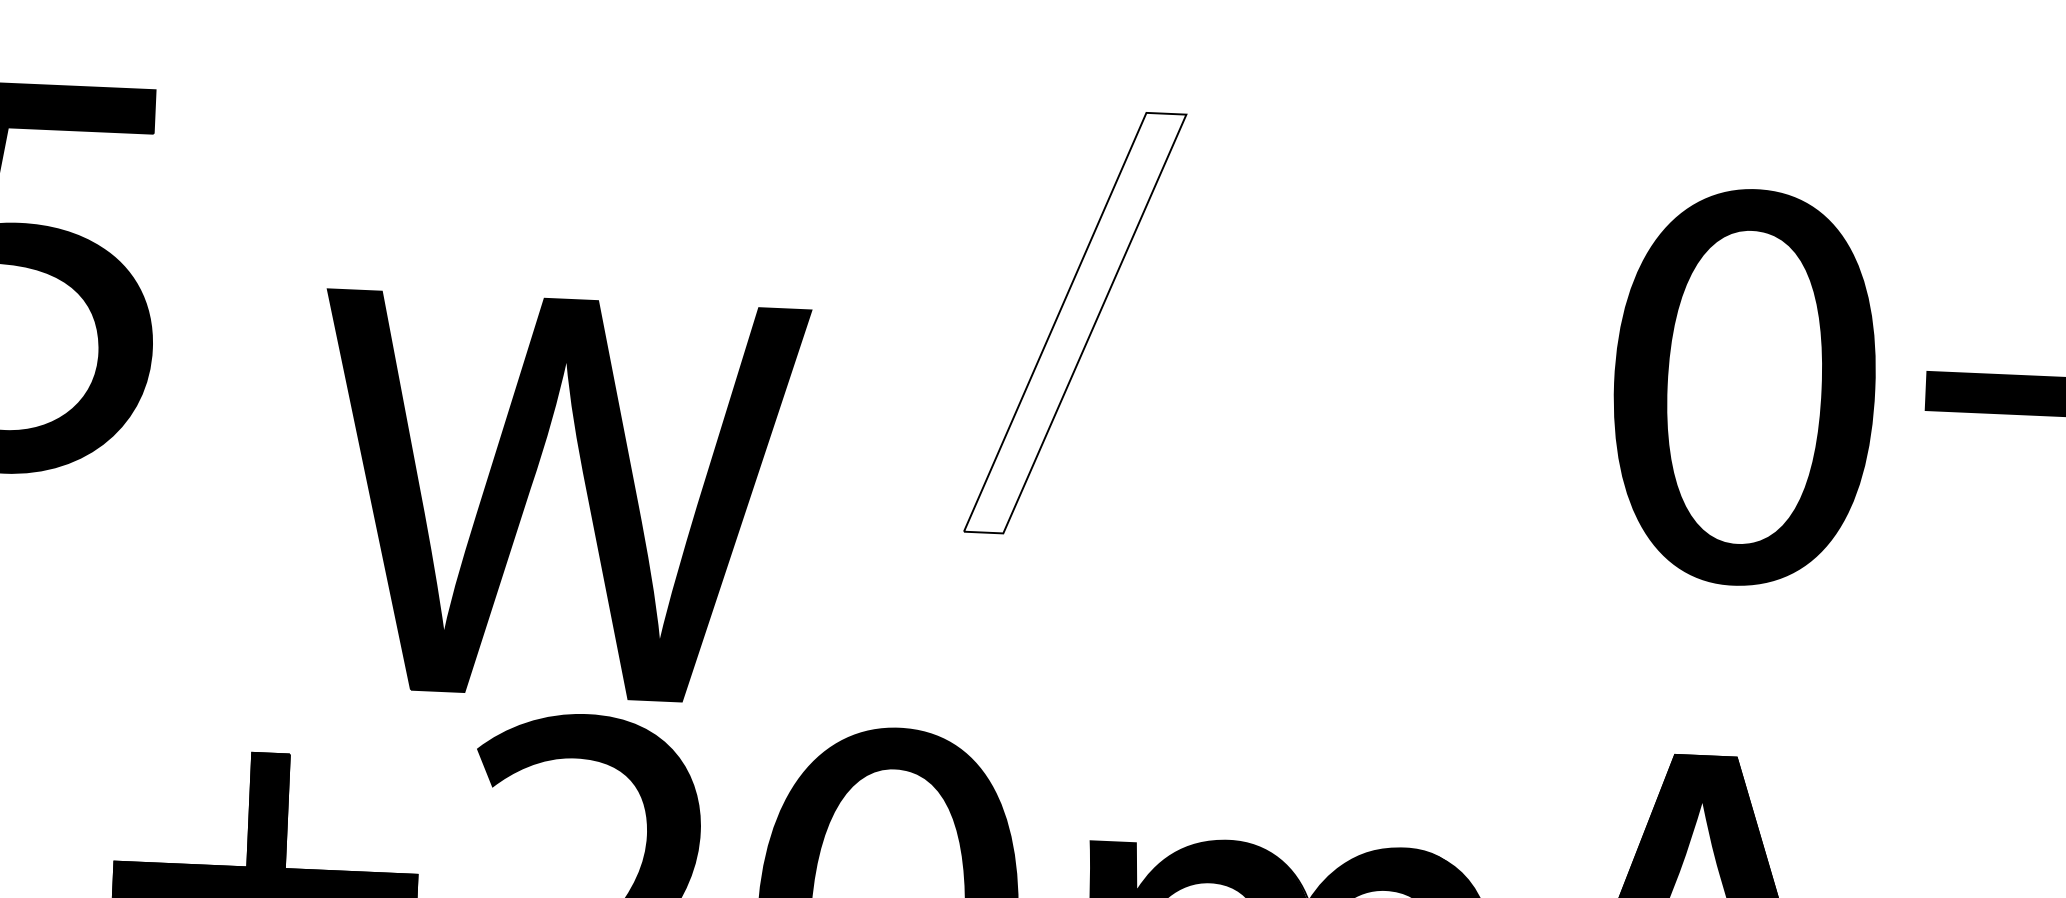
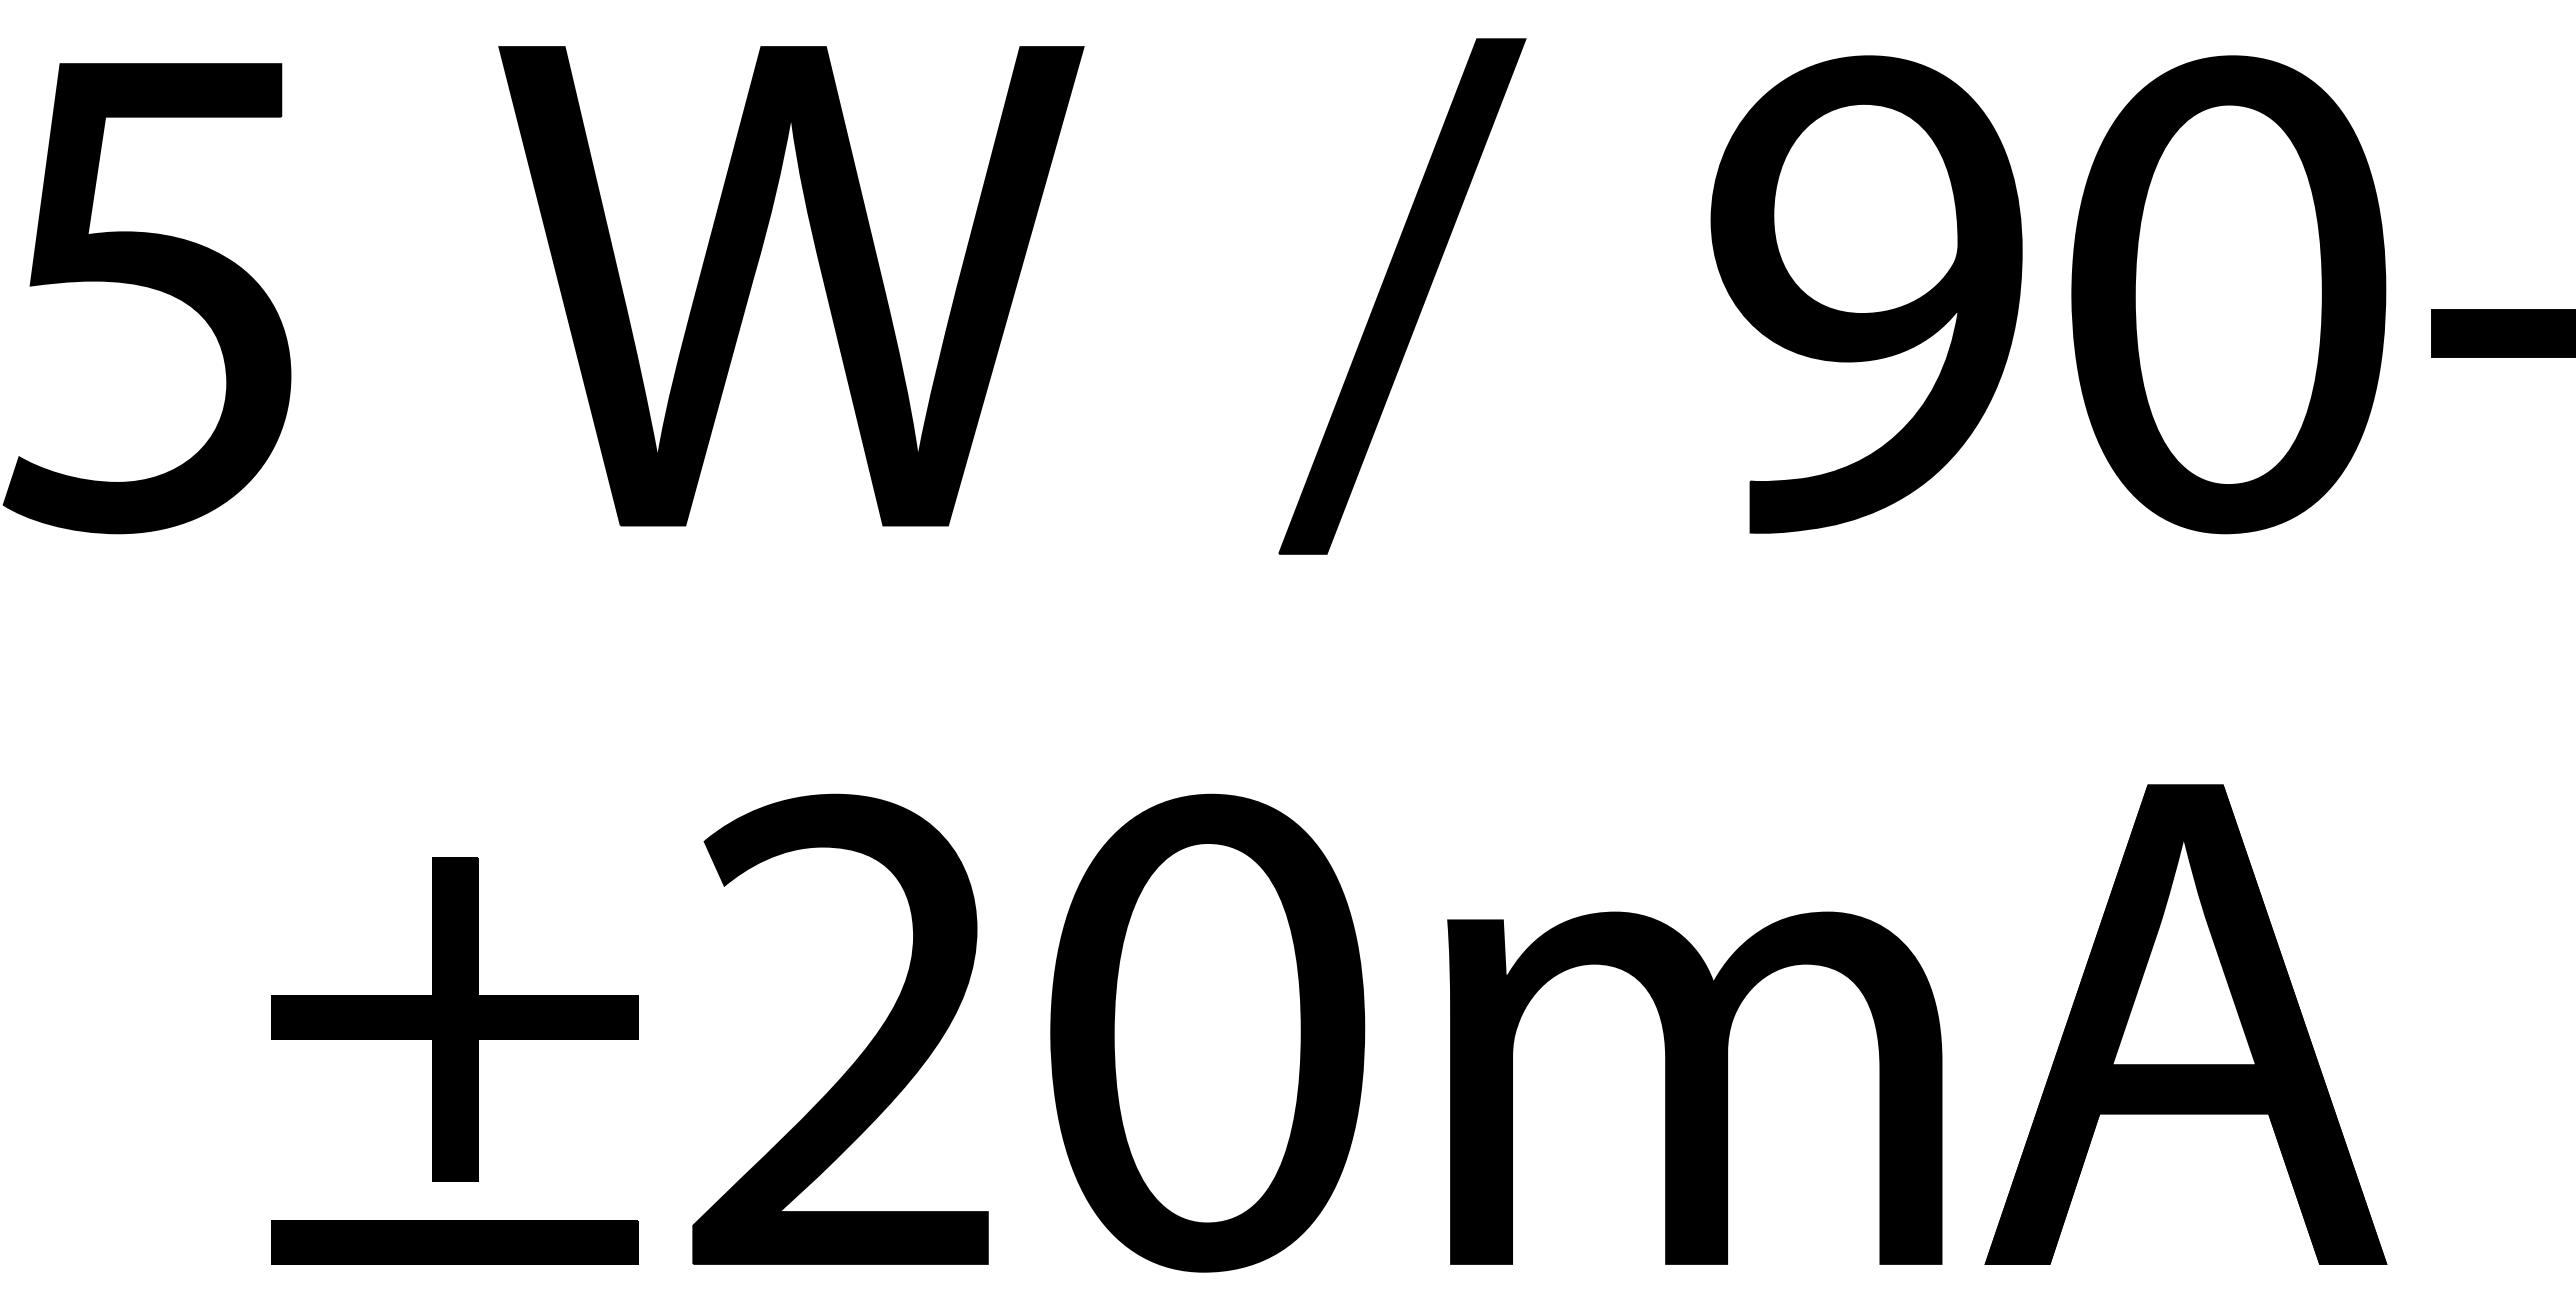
fill: (1075, 323) -> (1402, 296), added
part: (1459, 338) -> (1866, 294), added
part: (1744, 387) -> (2228, 294), moved
part: (586, 493) -> (822, 279), moved

